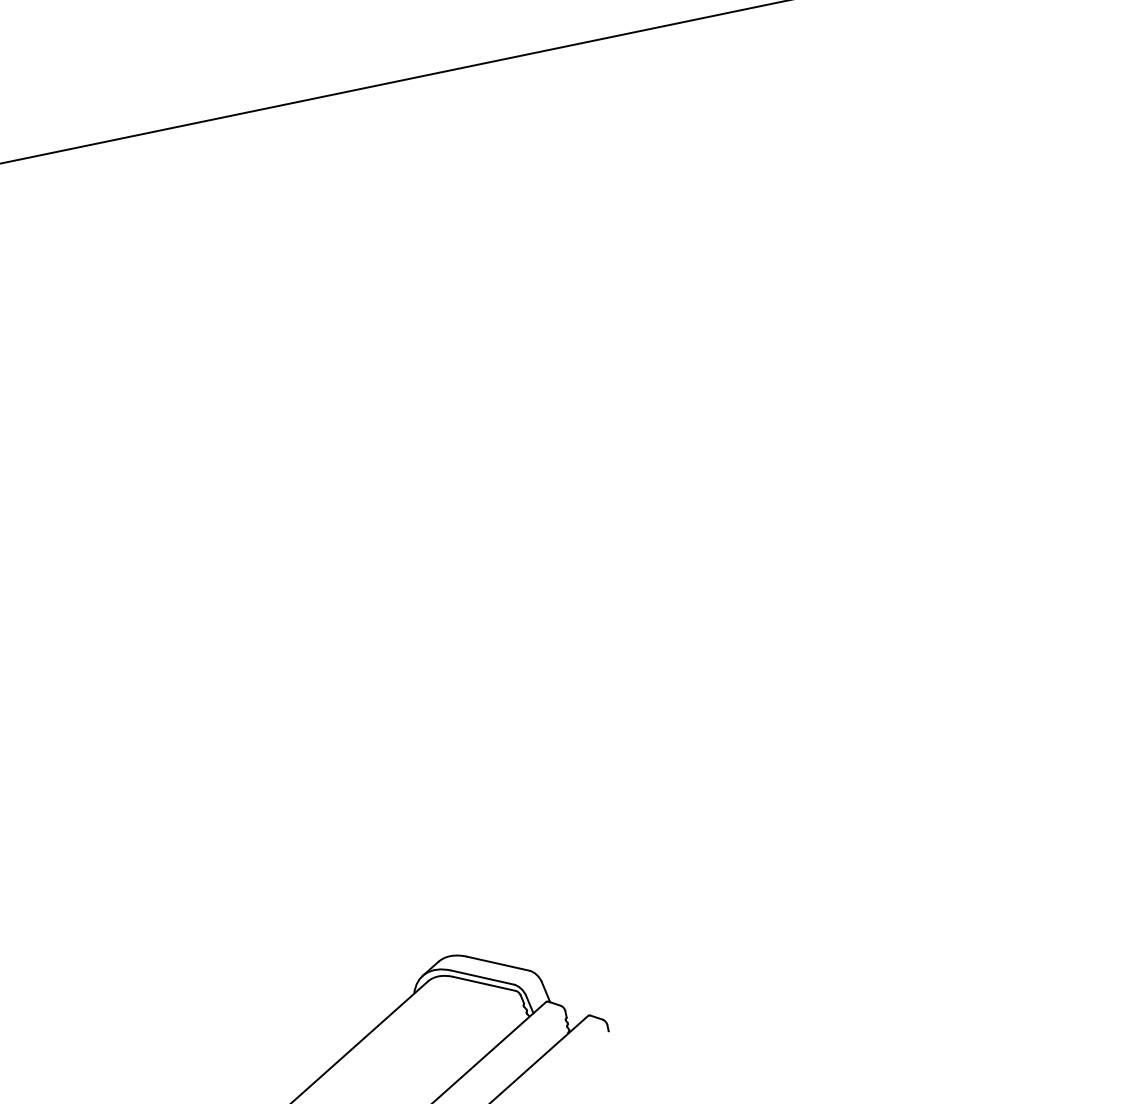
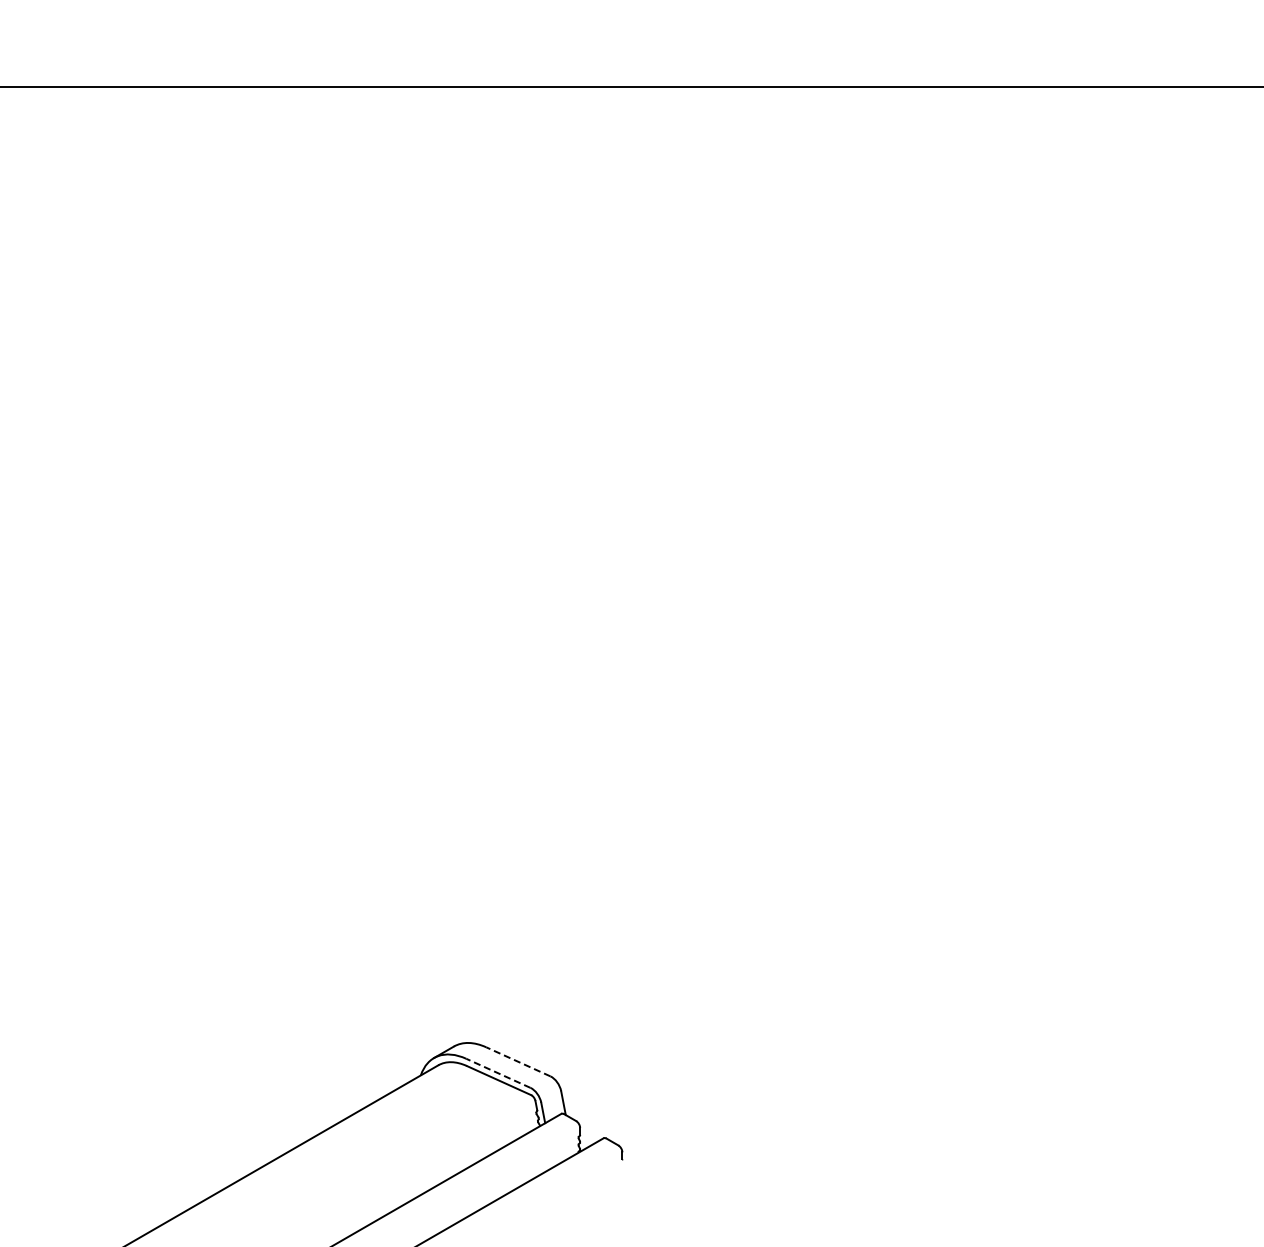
line: (497, 963) -> (517, 1061), solid -> dashed
line: (481, 977) -> (497, 1073), solid -> dashed

